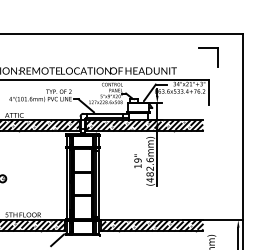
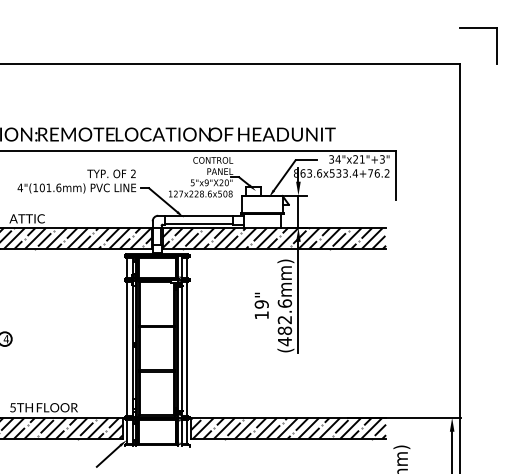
part: (208, 48) -> (479, 29), moved

